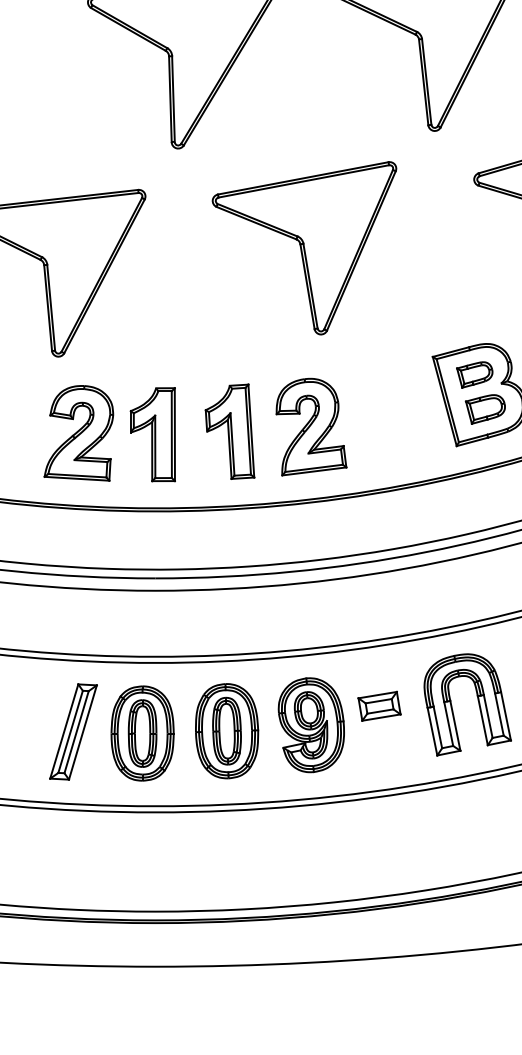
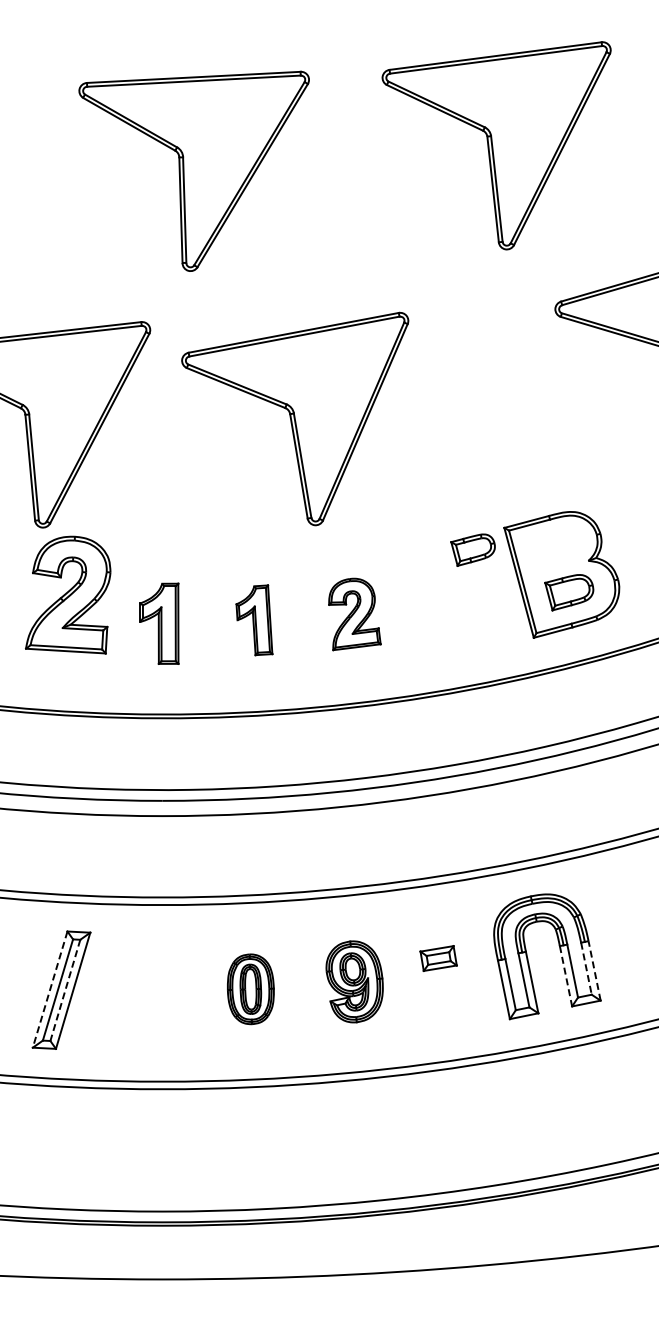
part: (304, 247) -> (295, 418), moved
part: (474, 374) -> (472, 549), moved
part: (311, 427) -> (354, 614), size x0.6
part: (79, 432) -> (68, 594), moved
part: (230, 432) -> (254, 620), size x0.6
part: (152, 434) -> (159, 623), size x0.7
part: (379, 706) -> (438, 958), size x0.7
line: (499, 714) -> (586, 968), solid -> dashed
line: (505, 716) -> (594, 970), solid -> dashed
line: (483, 720) -> (566, 976), solid -> dashed
part: (311, 724) -> (354, 981), size x0.7
line: (64, 731) -> (50, 989), solid -> dashed
part: (226, 731) -> (250, 989), size x0.6
line: (76, 732) -> (65, 990), solid -> dashed
part: (142, 733) -> (146, 992), removed

